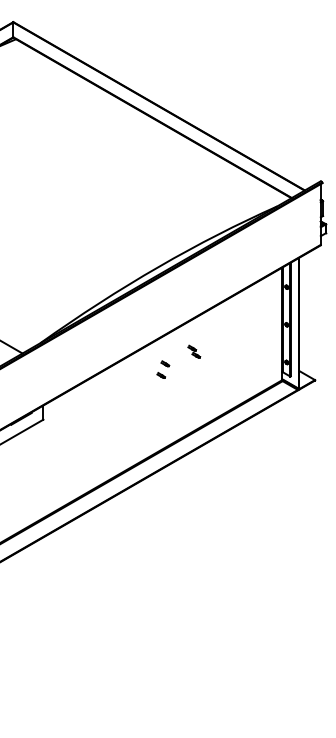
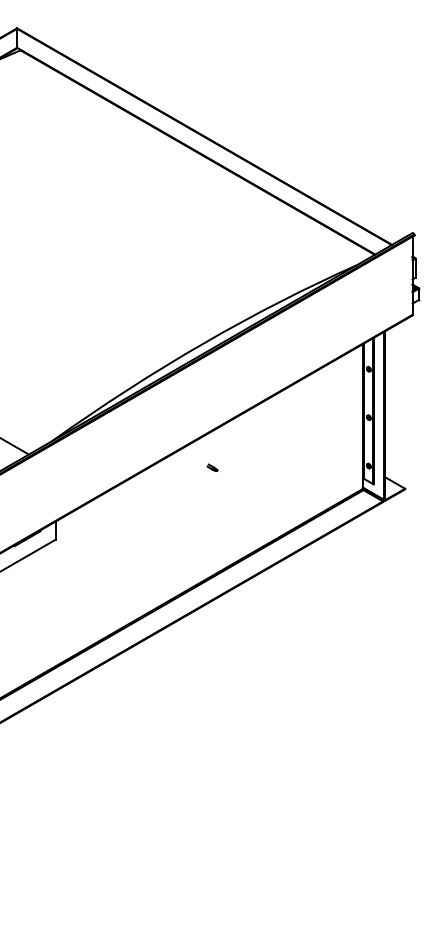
part: (194, 351) -> (250, 451), removed
part: (160, 375) -> (206, 482), removed

